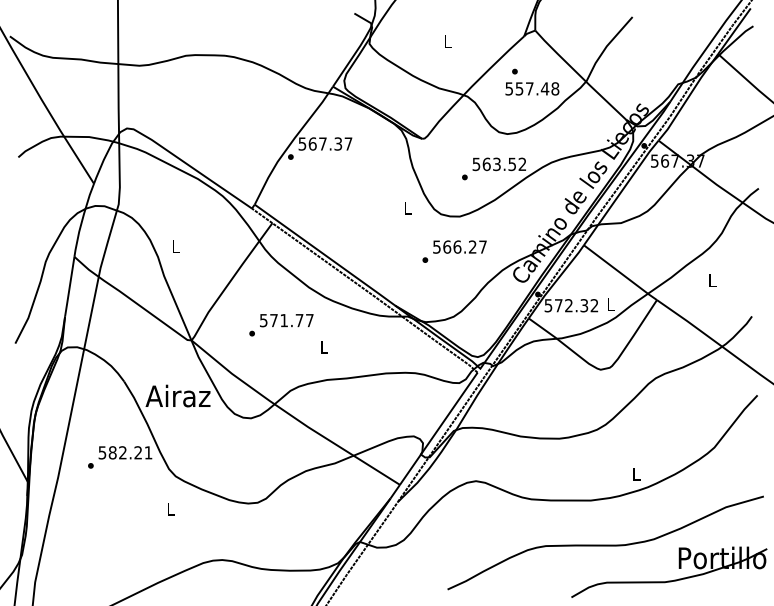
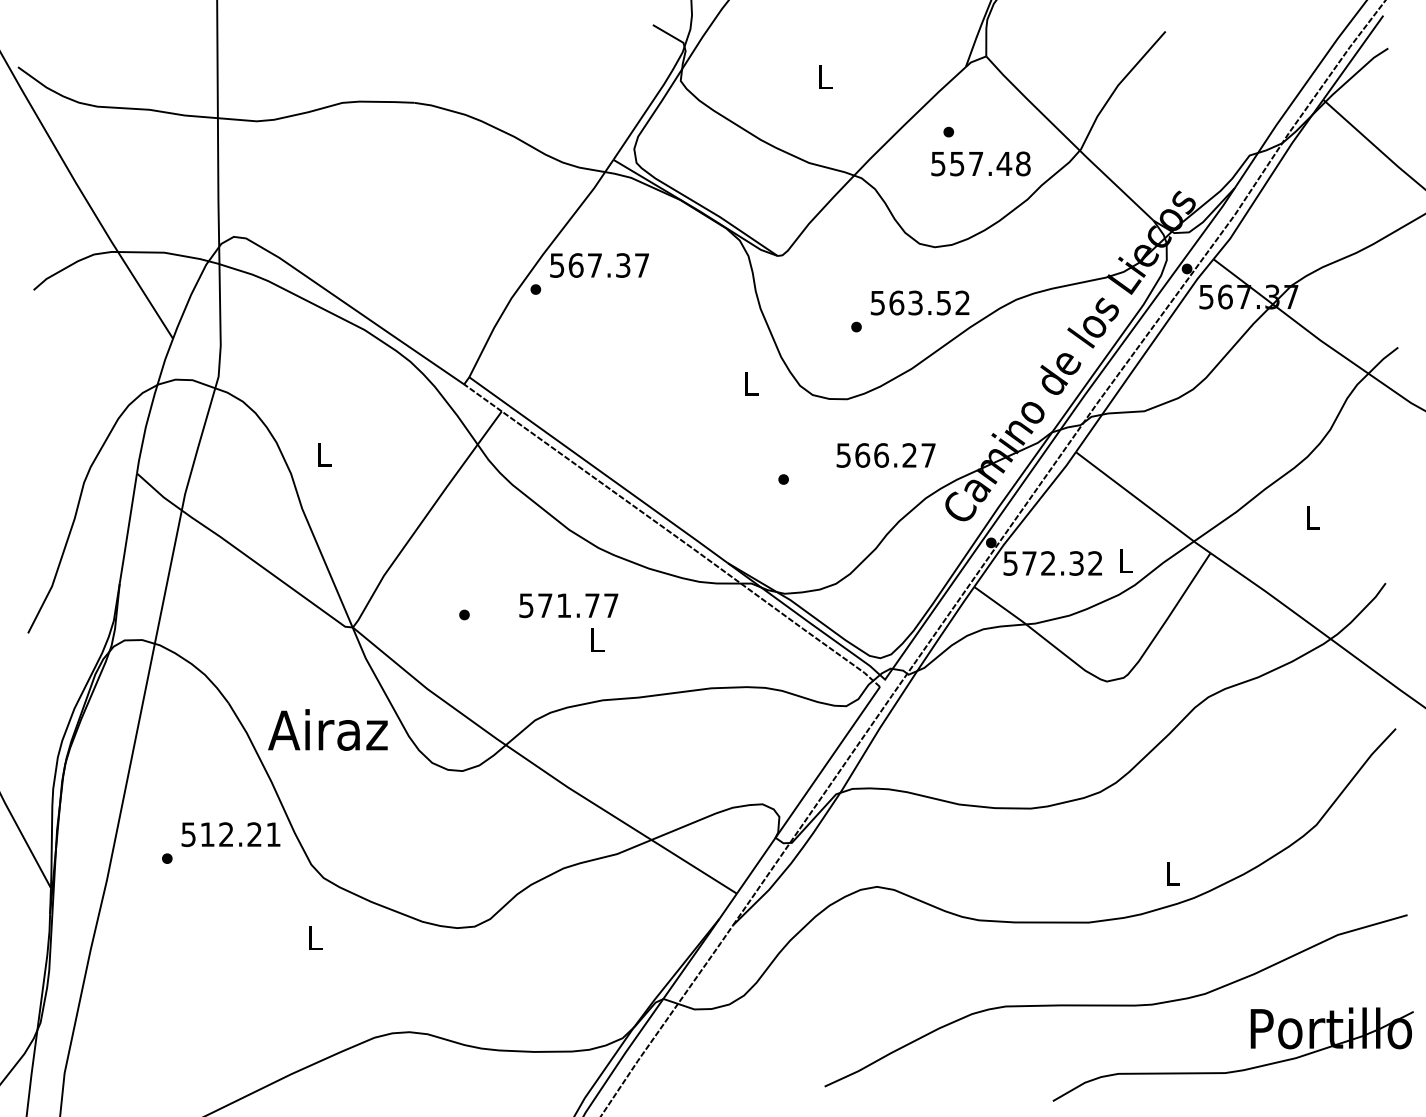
text: (459, 246) -> (885, 454), moved
text: (286, 320) -> (568, 605), moved
text: (112, 452) -> (207, 834), 582.21 -> 512.21

